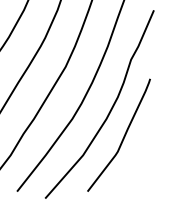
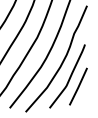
line: (138, 153) -> (78, 86), added

